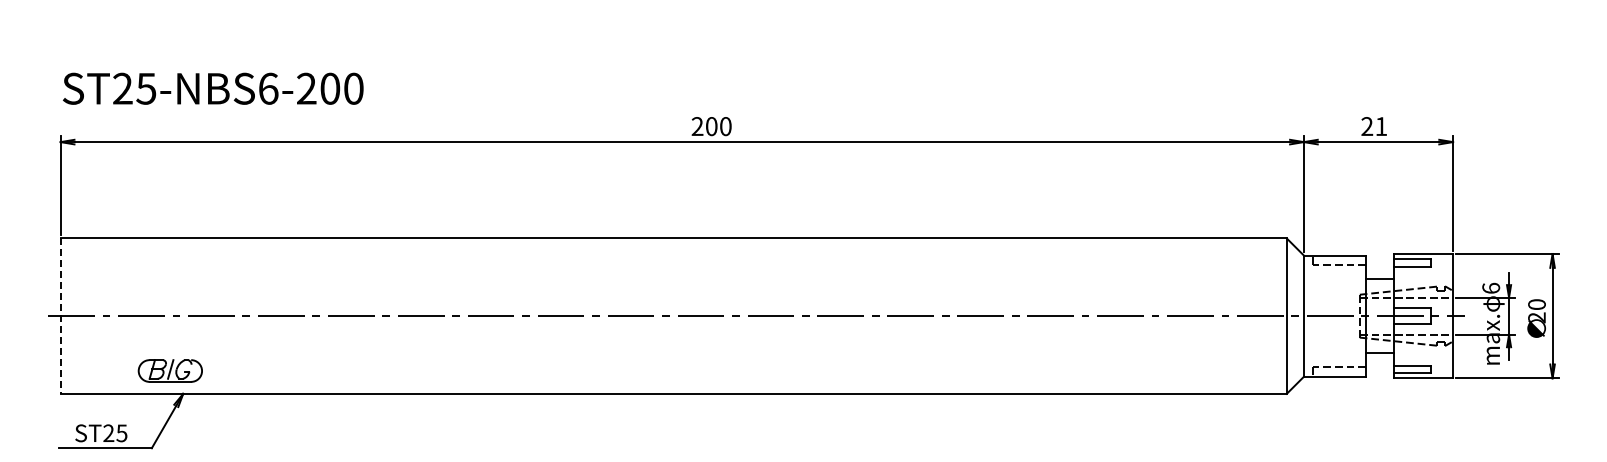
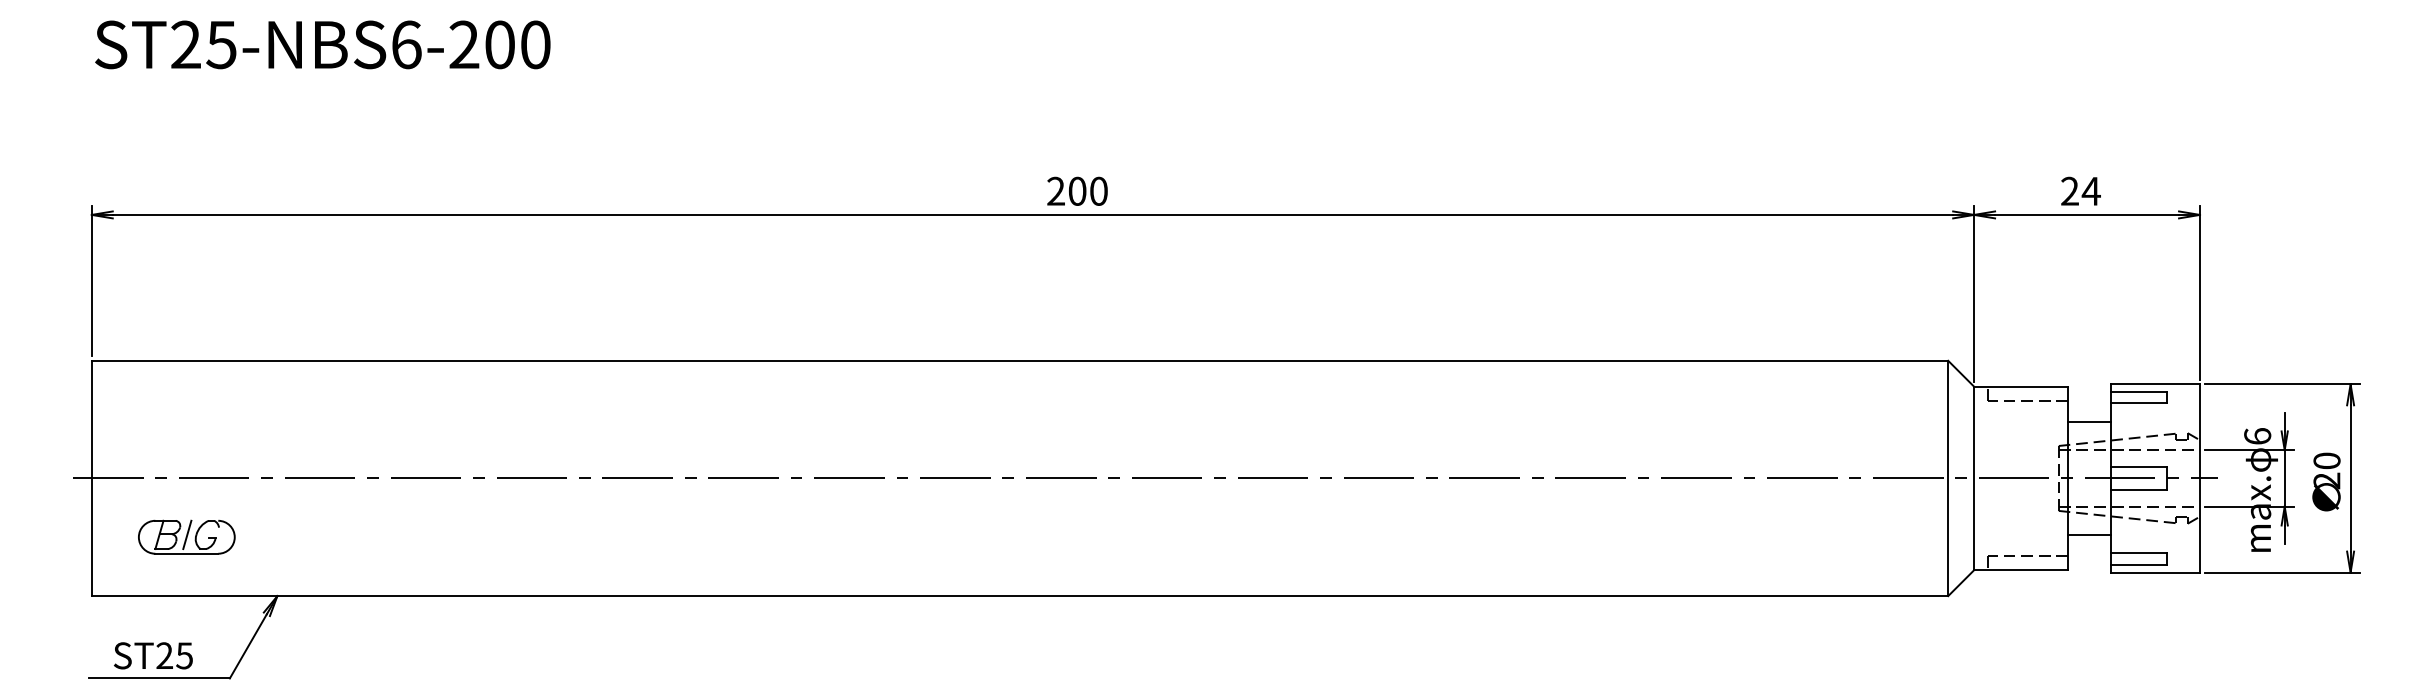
text: (213, 88) -> (323, 44), moved
text: (1381, 126) -> (2091, 191), 21 -> 24
line: (60, 316) -> (91, 478), dashed -> solid
part: (169, 370) -> (185, 536), moved

